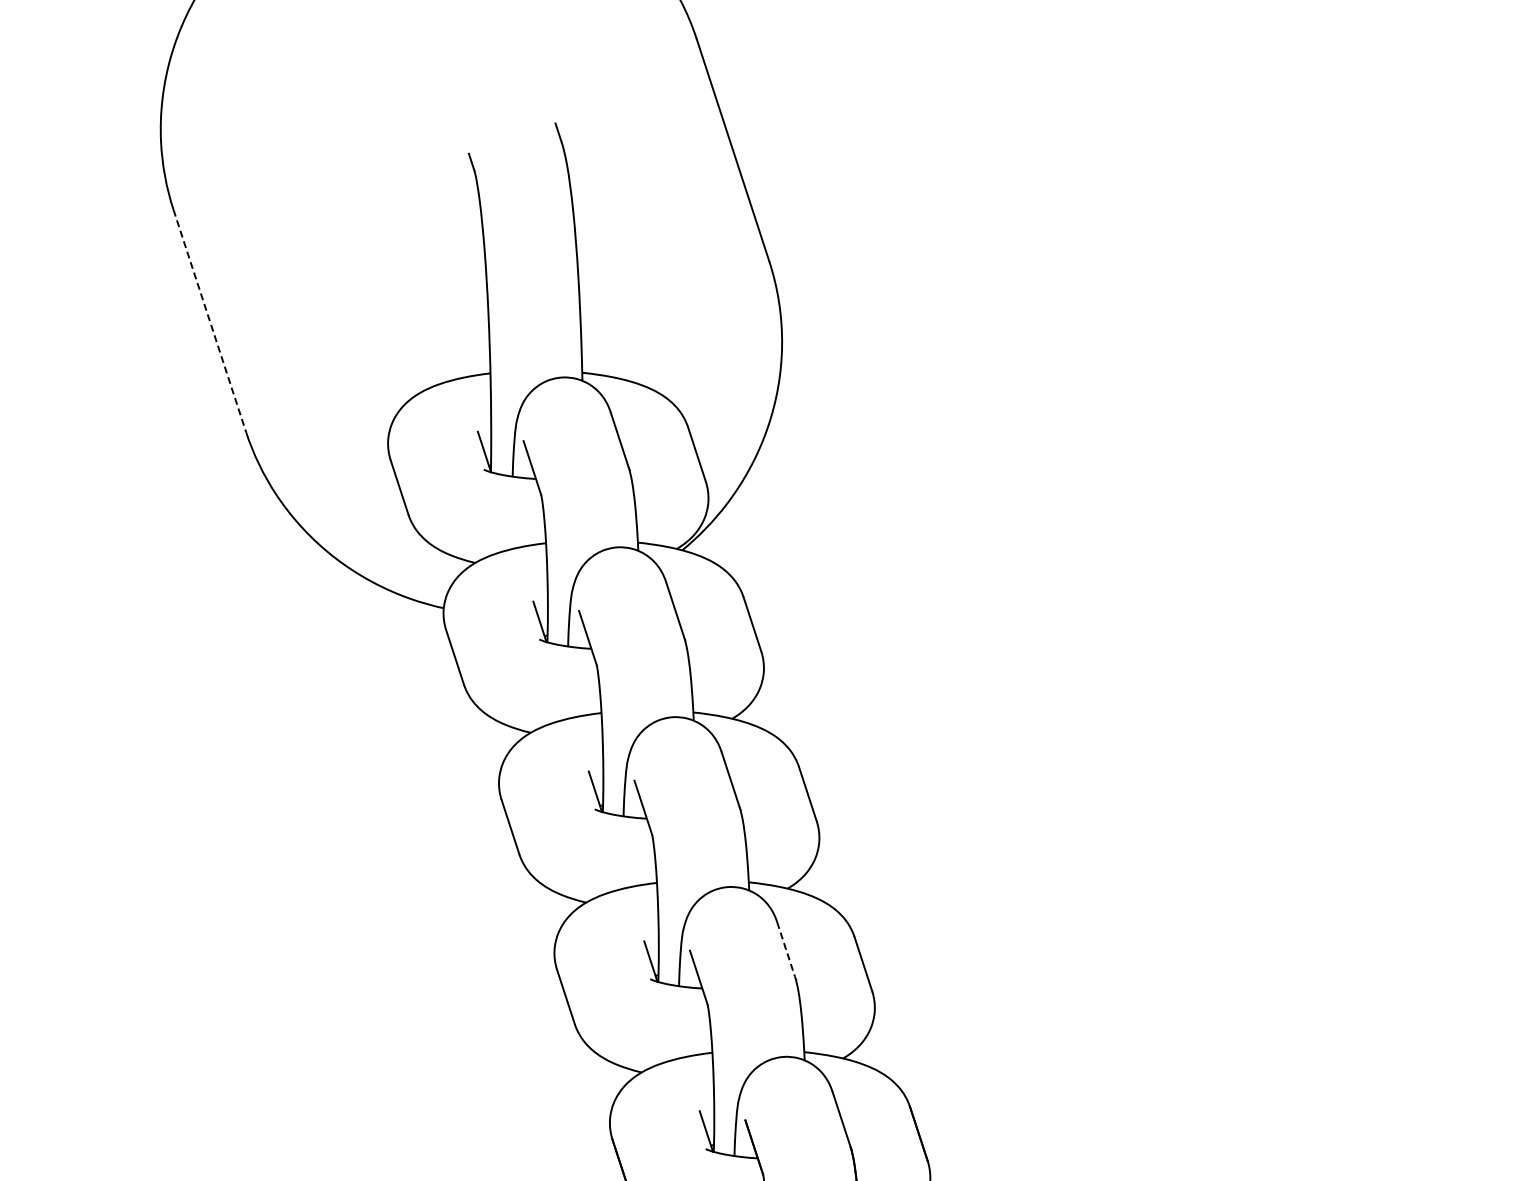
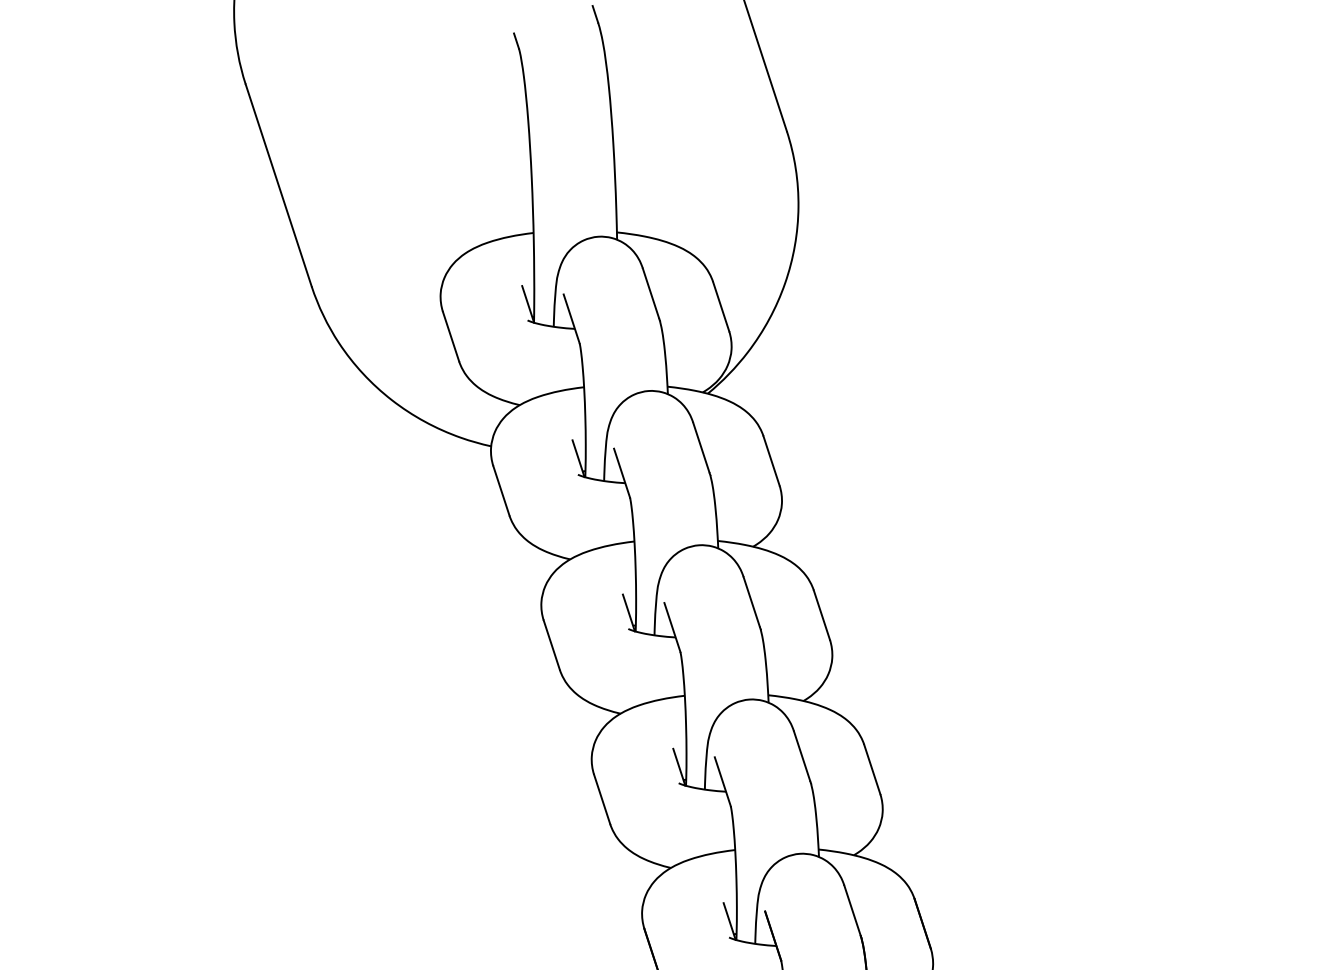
line: (209, 321) -> (278, 185), dashed -> solid
line: (786, 949) -> (802, 756), dashed -> solid

